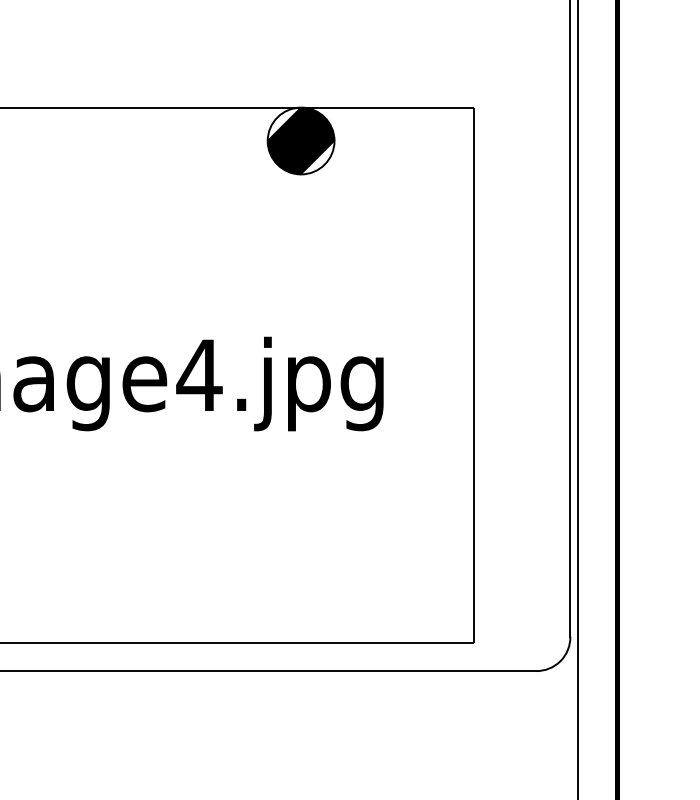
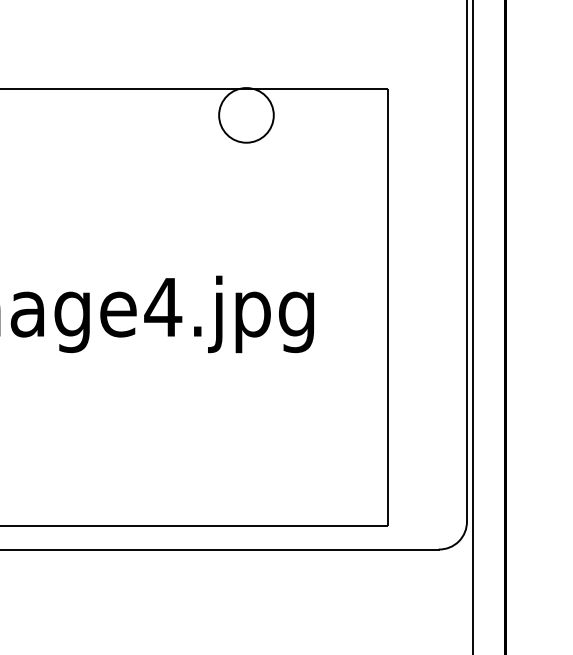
hatch: (301, 141) -> (246, 115), removed

